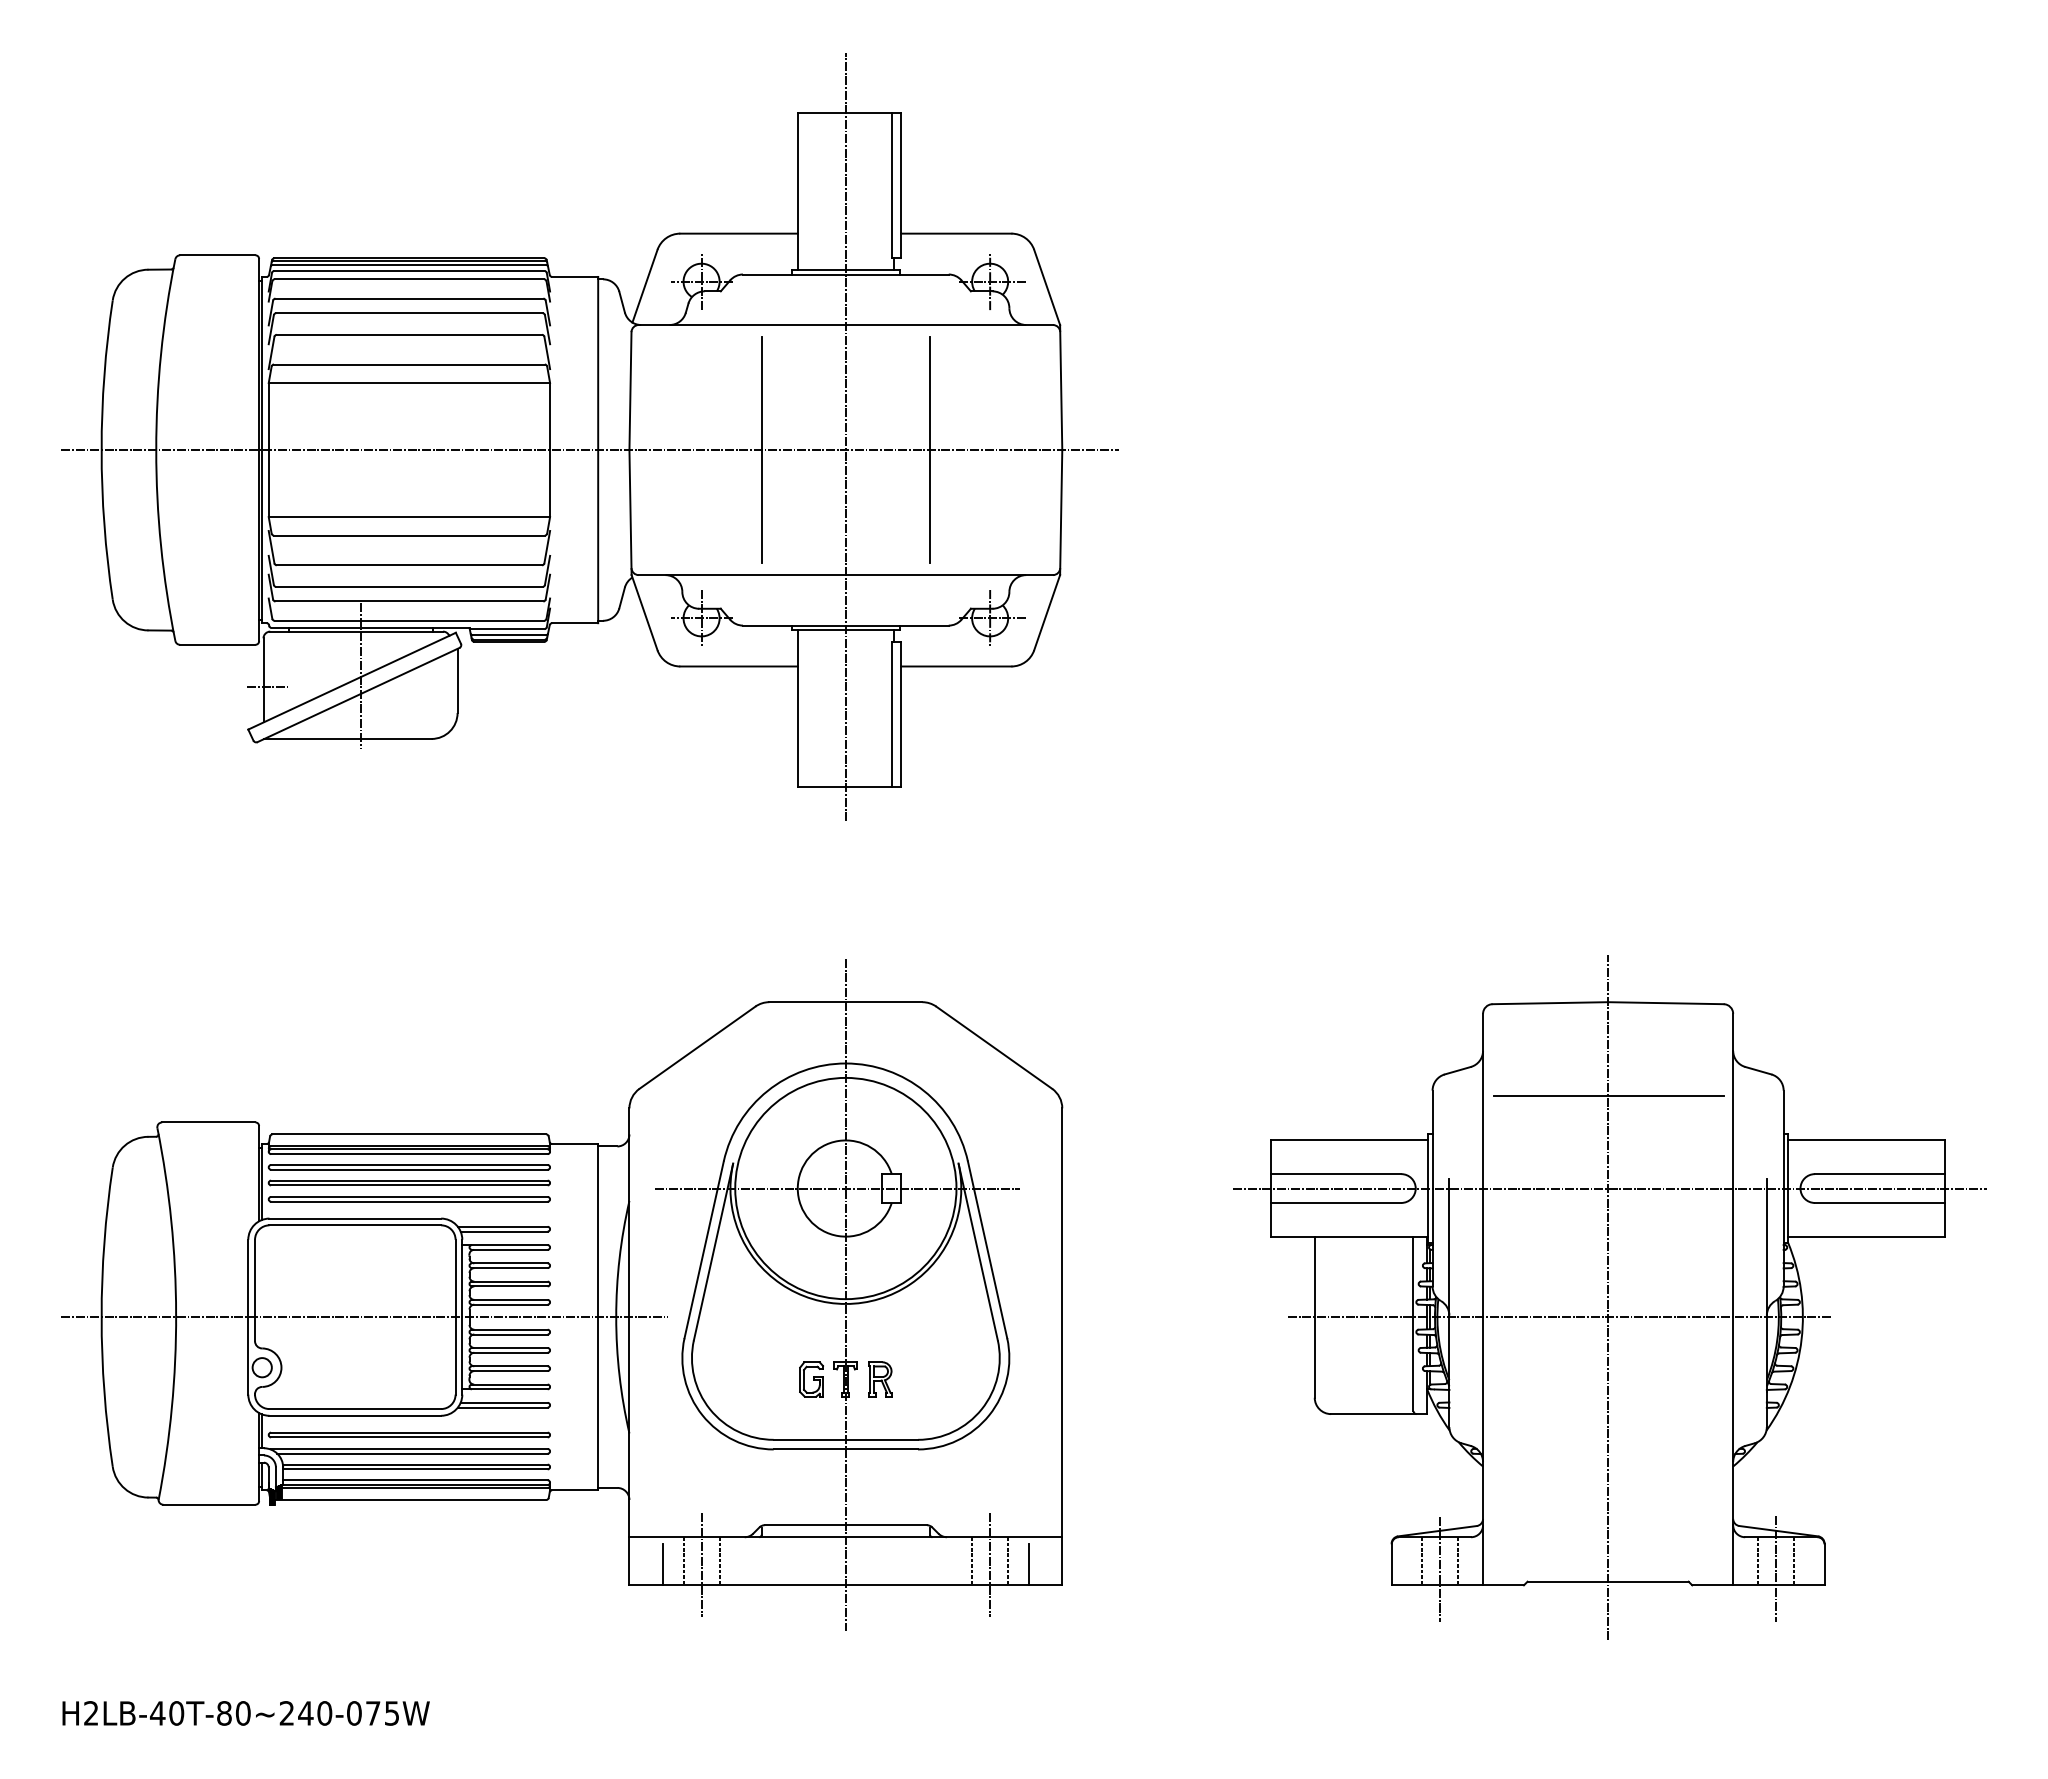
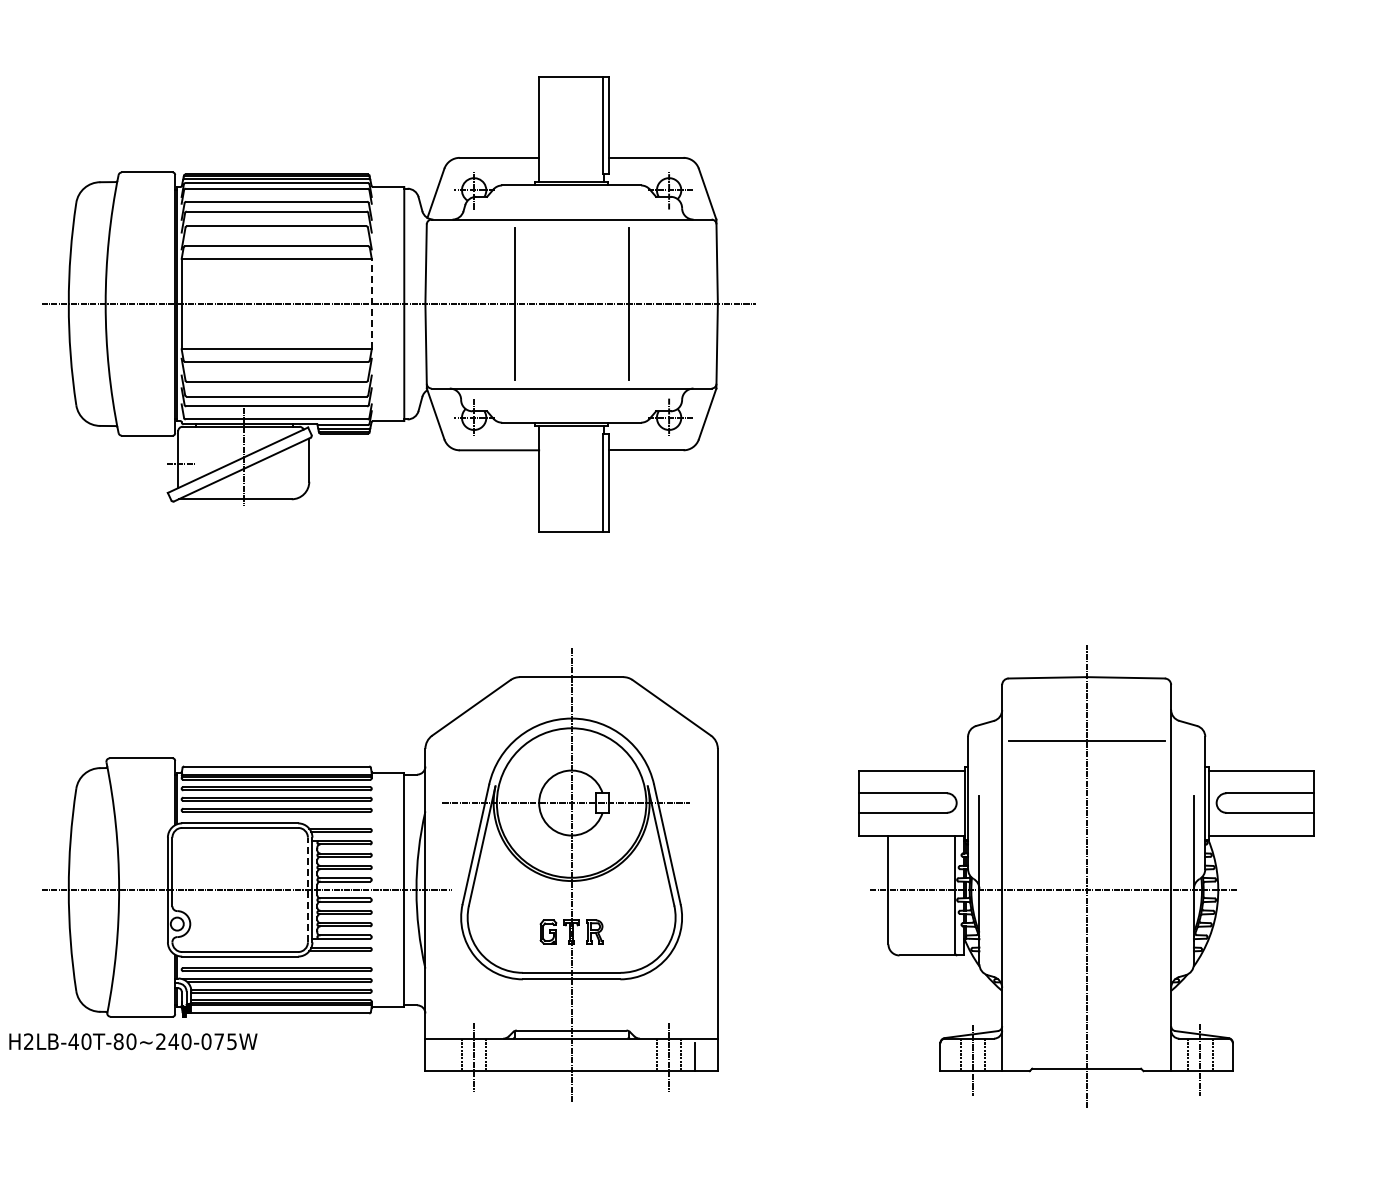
line: (845, 435) -> (571, 294), removed
line: (549, 449) -> (371, 303), solid -> dashed
line: (1609, 1189) -> (1087, 803), removed
line: (454, 1316) -> (307, 889), solid -> dashed
line: (663, 1565) -> (448, 1057), removed
text: (246, 1713) -> (133, 1041), moved

